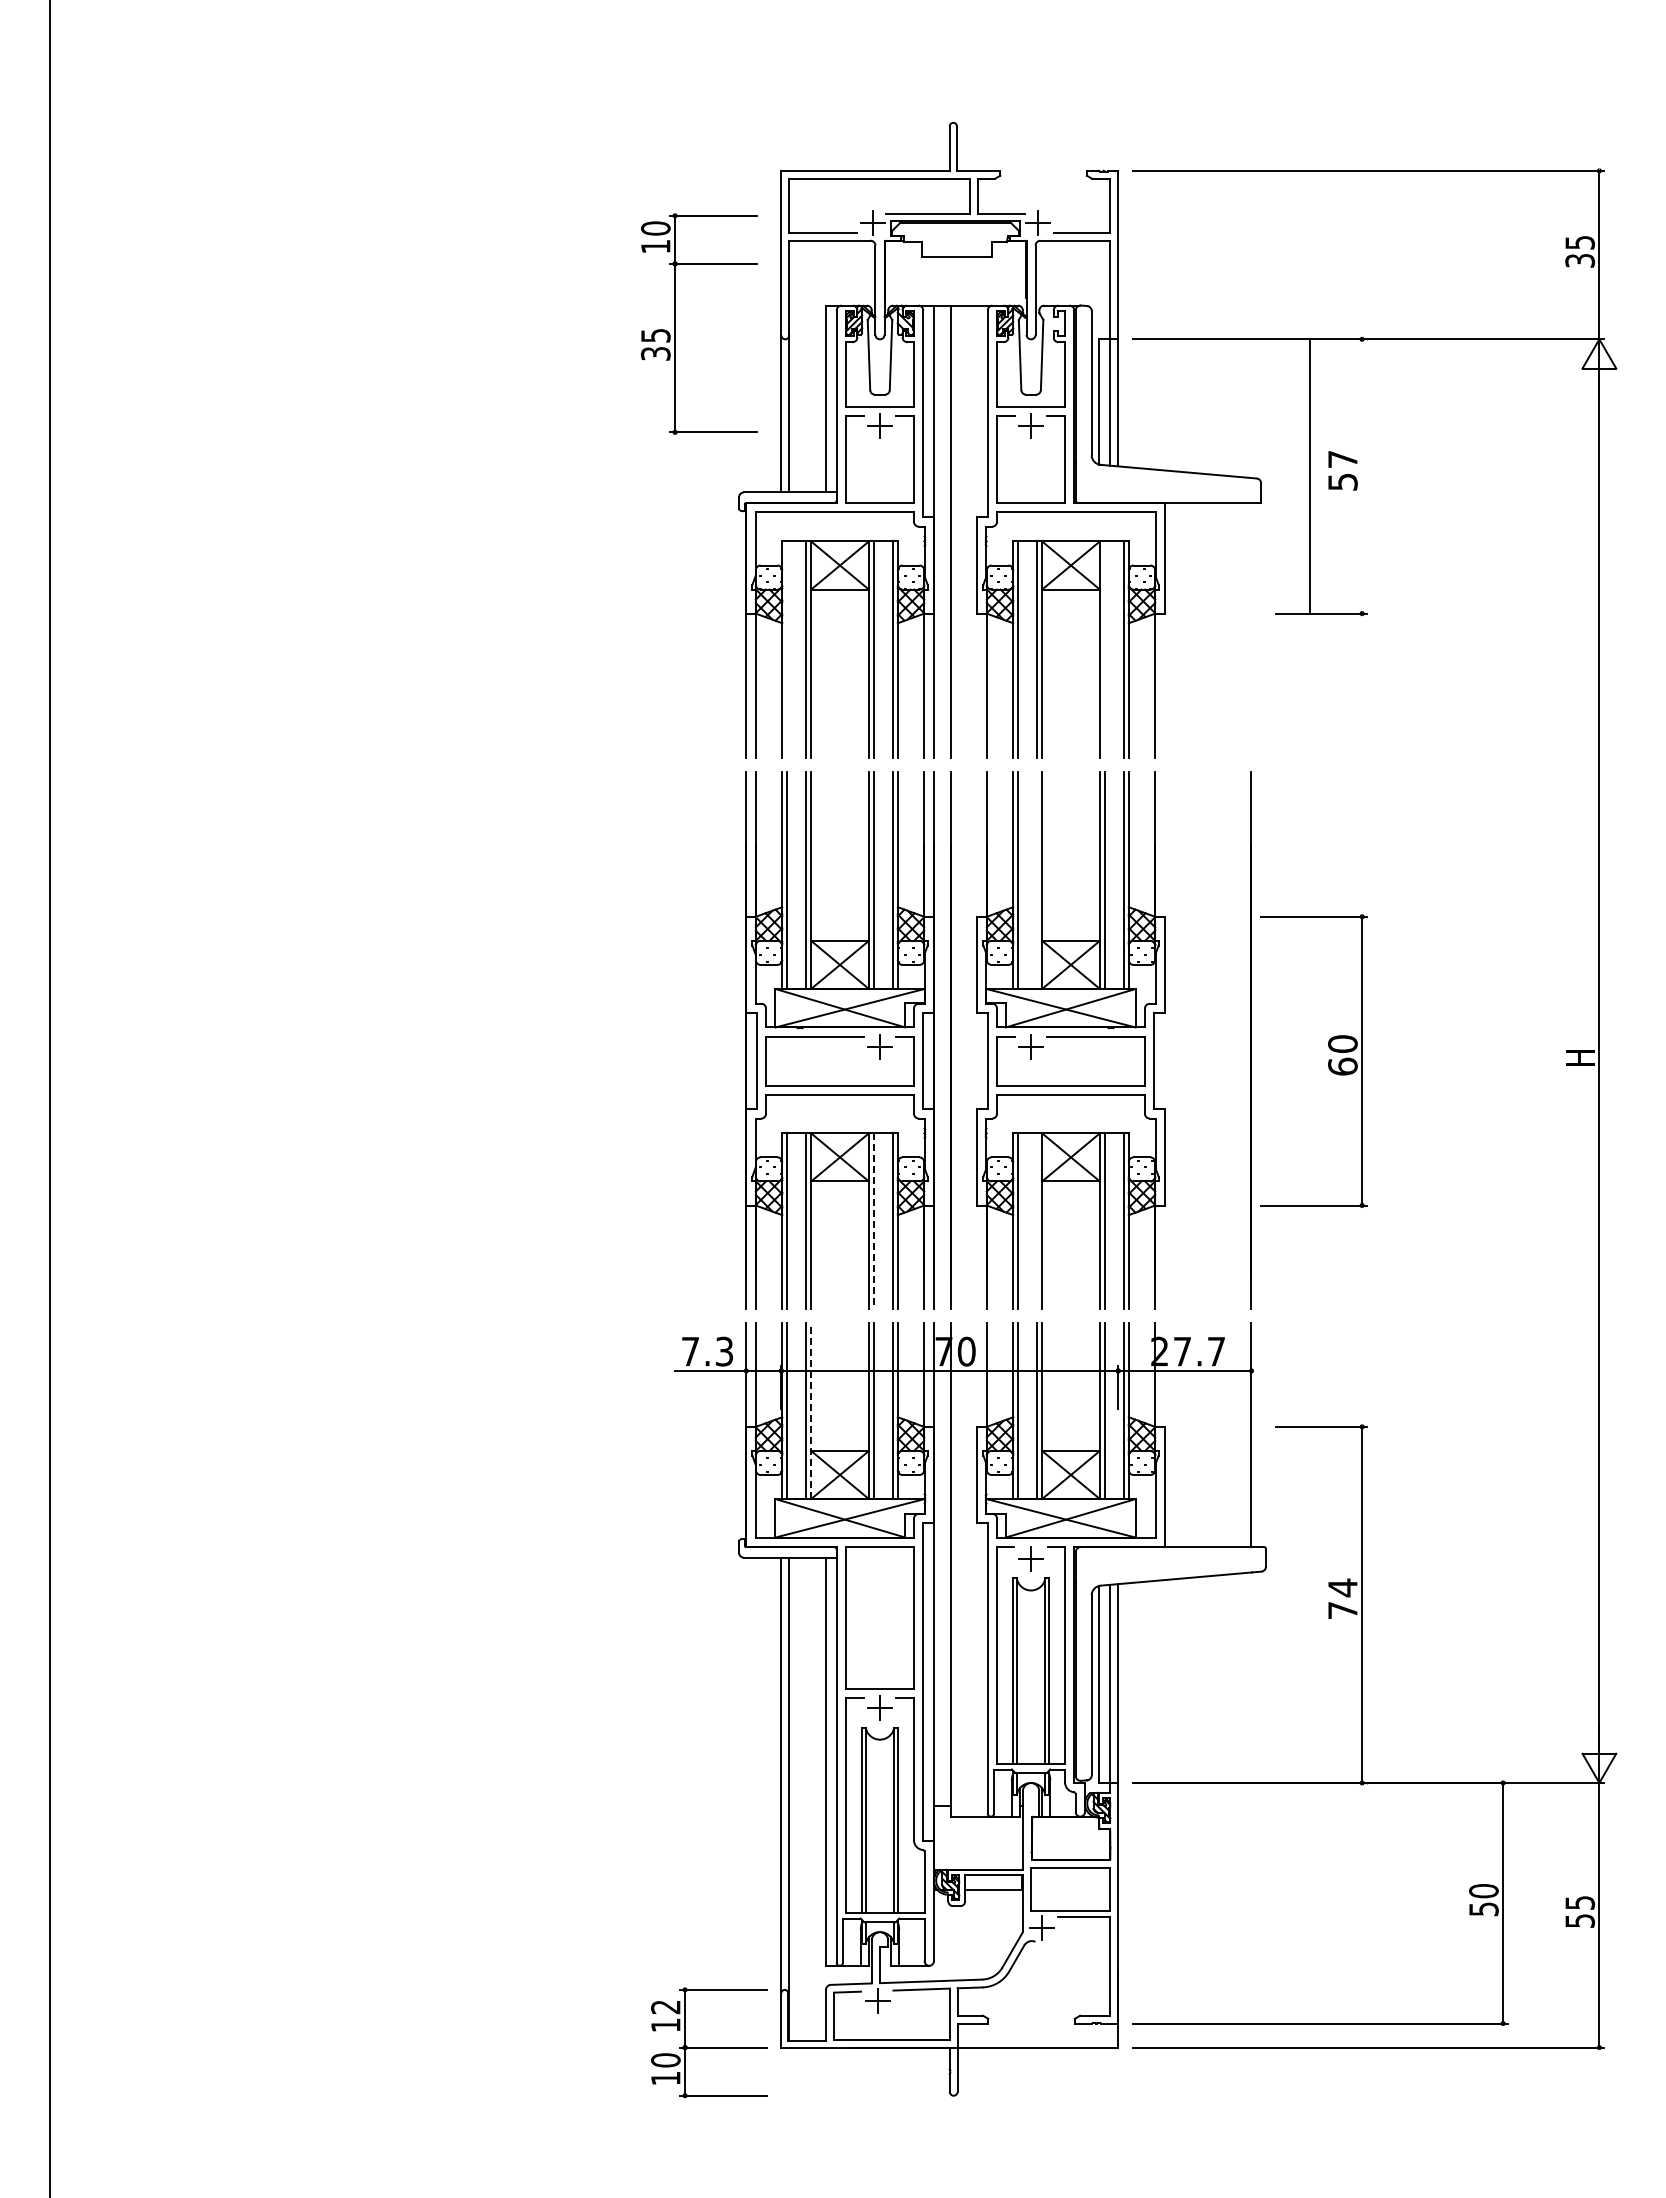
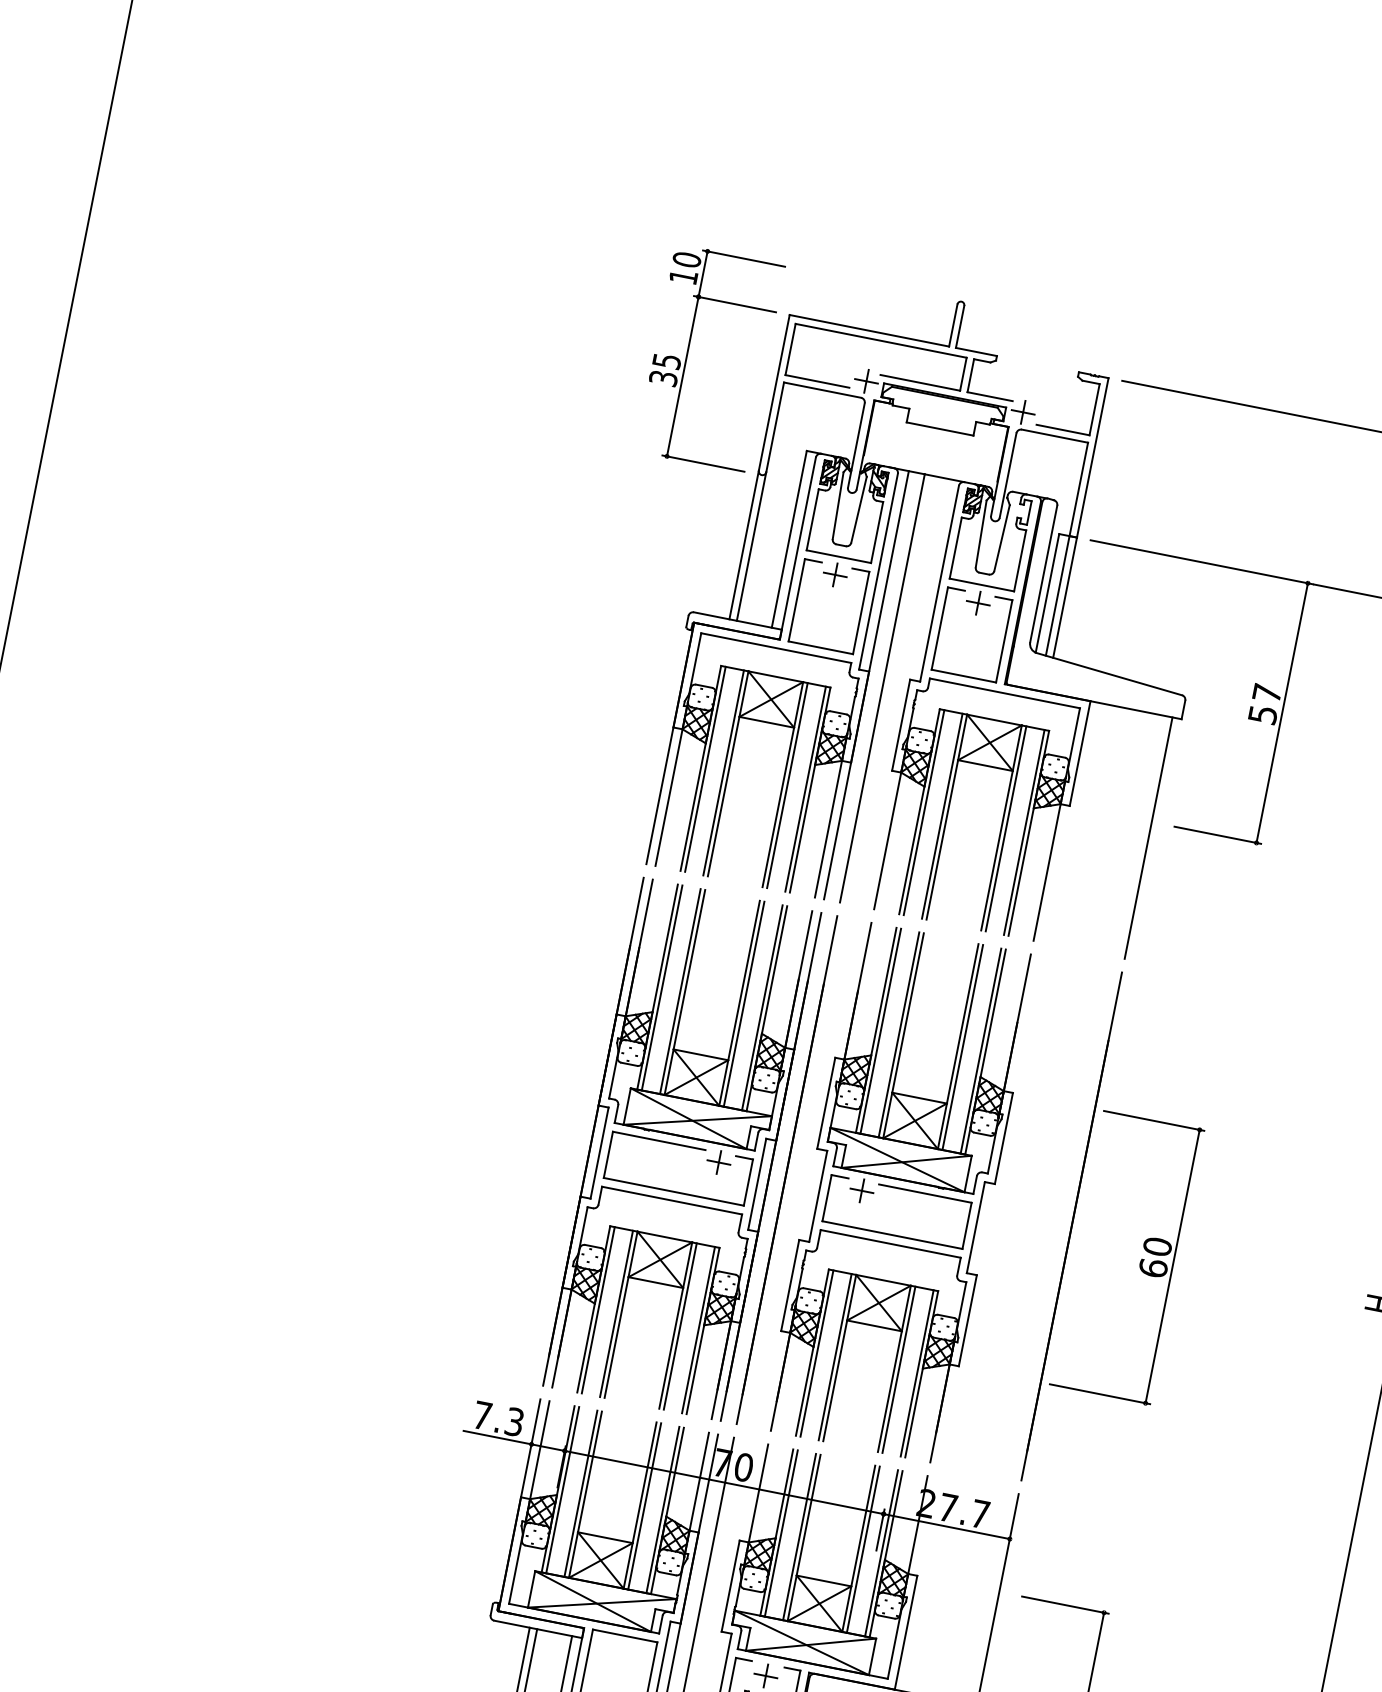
part: (675, 323) -> (687, 353), moved
line: (1310, 476) -> (1282, 713), moved
line: (1251, 630) -> (1148, 838), added
line: (787, 649) -> (705, 769), added
line: (1104, 649) -> (1005, 828), added
line: (1037, 880) -> (899, 1034), added
line: (1037, 1220) -> (835, 1356), added
line: (873, 1221) -> (680, 1326), dashed -> solid
line: (811, 1411) -> (585, 1495), dashed -> solid

